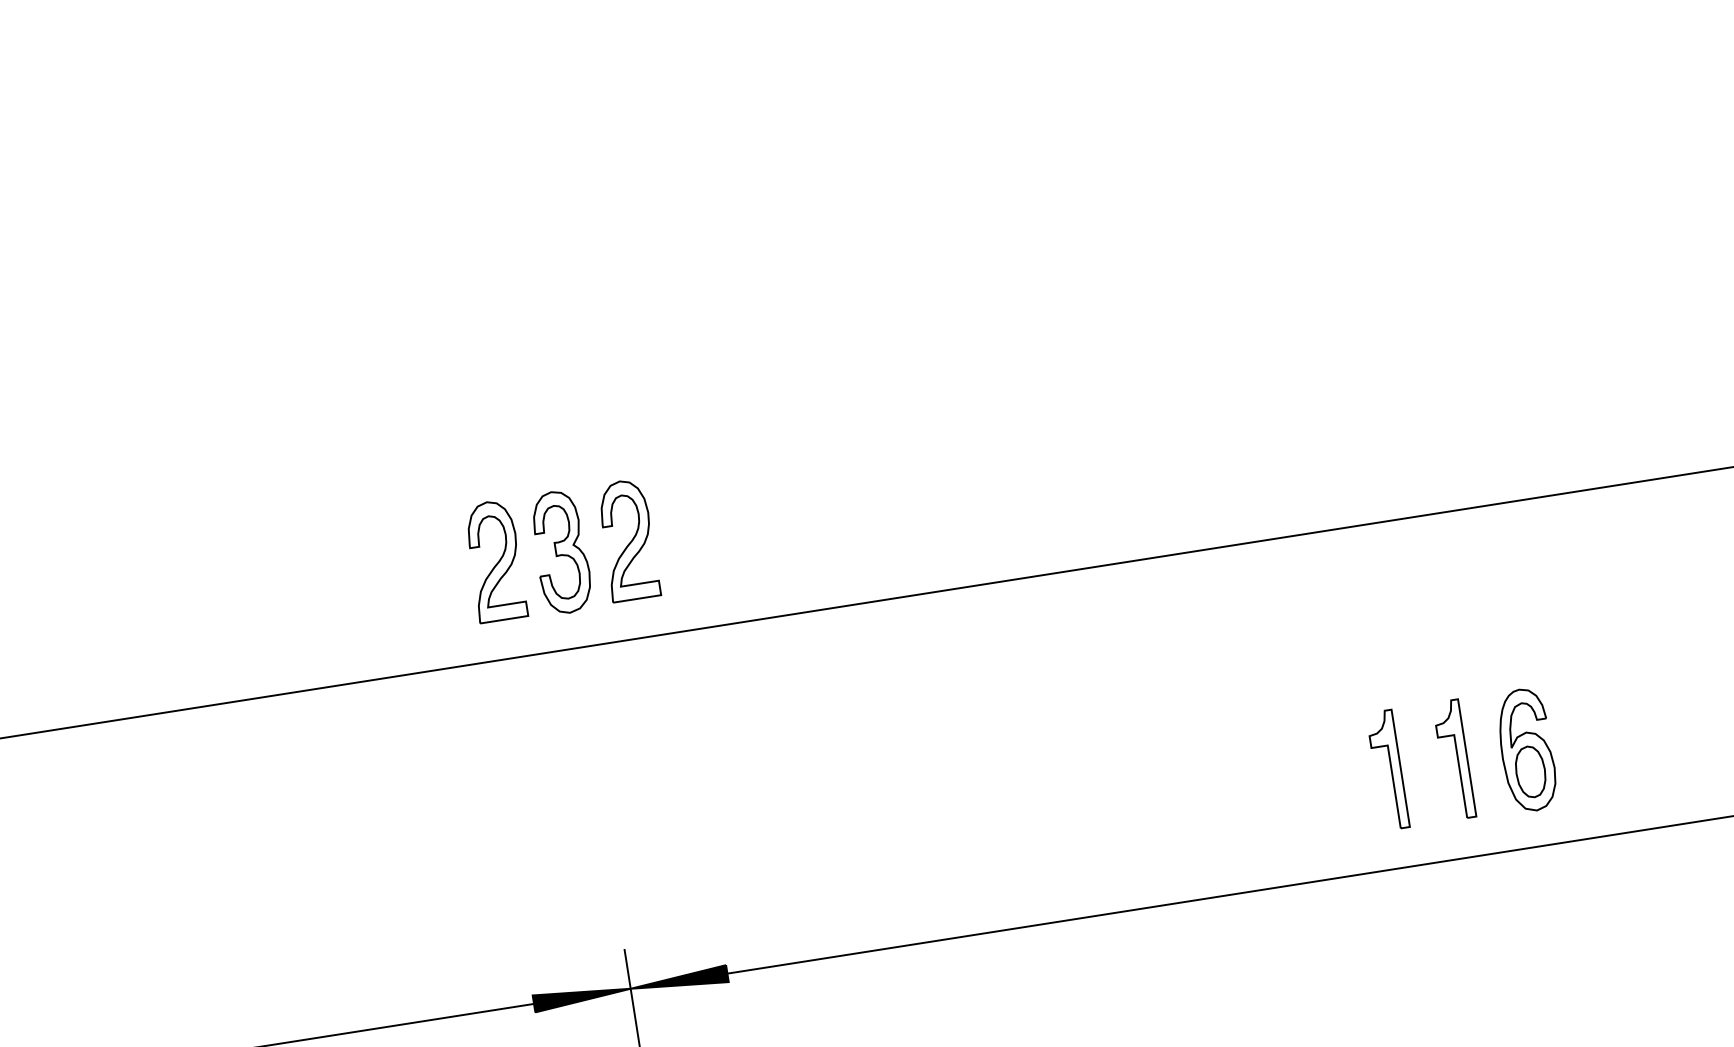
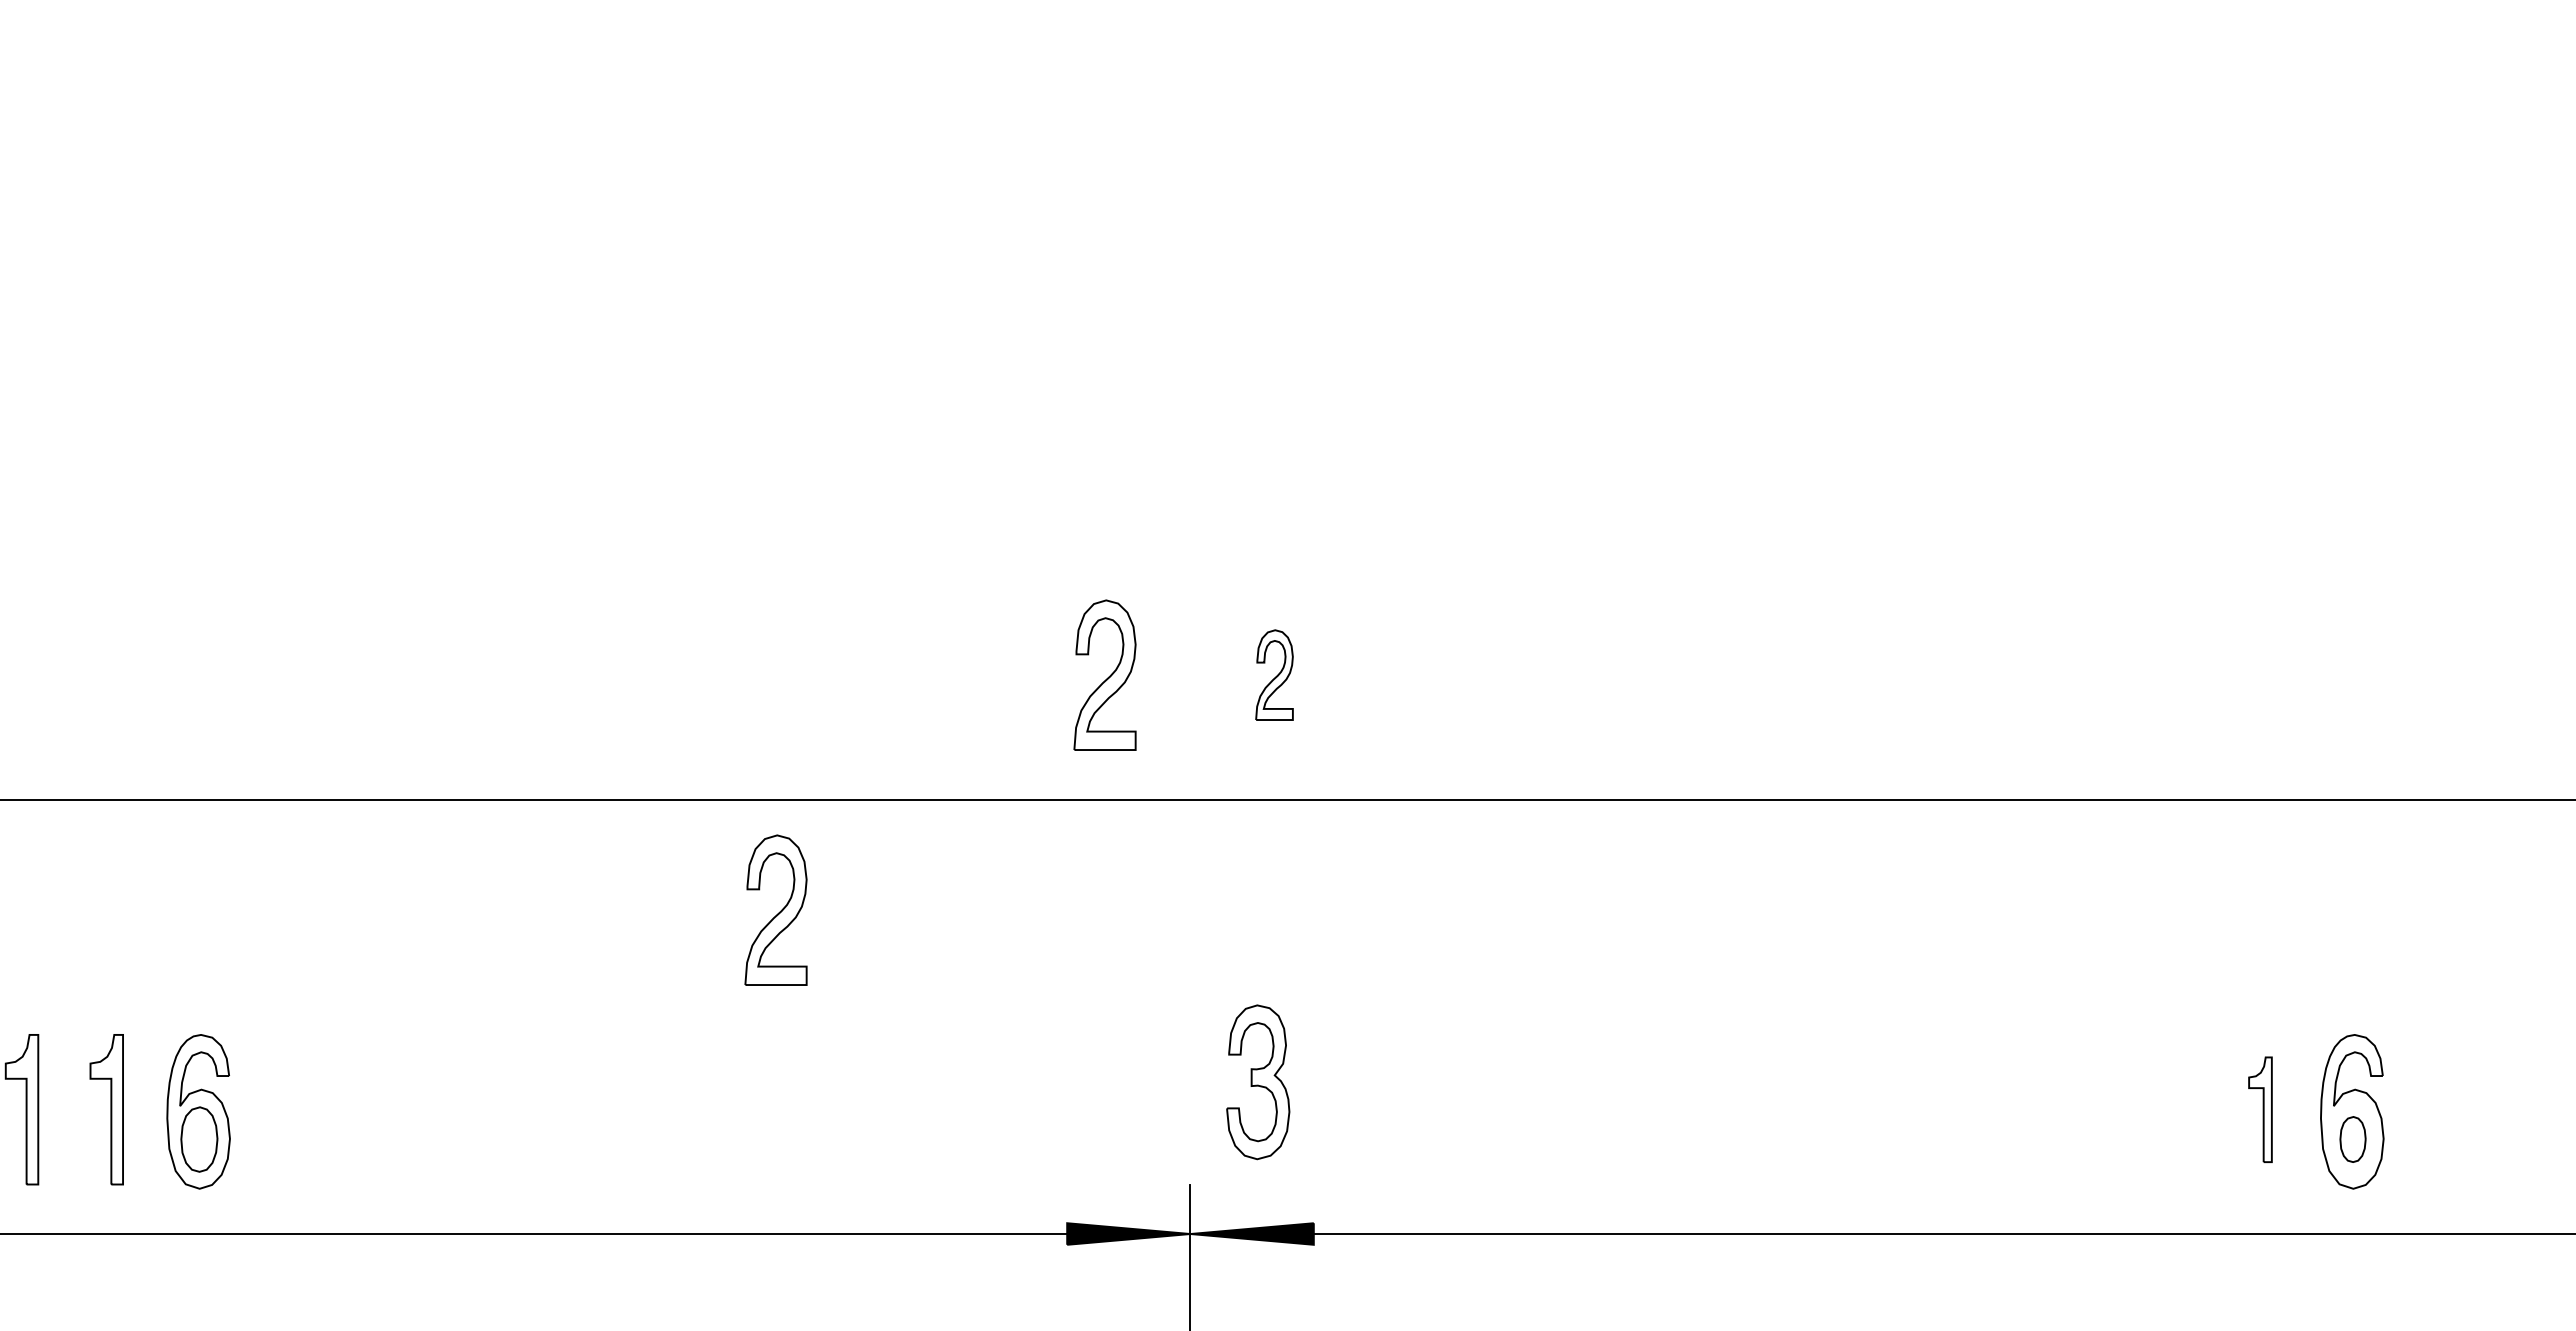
part: (627, 539) -> (1274, 674), size x0.6
part: (561, 552) -> (1258, 1082), moved
part: (1454, 759) -> (2260, 1109), size x0.7
part: (1387, 770) -> (2175, 1109), removed
part: (1530, 771) -> (2352, 1139), size x0.7
part: (265, 785) -> (775, 909), added

